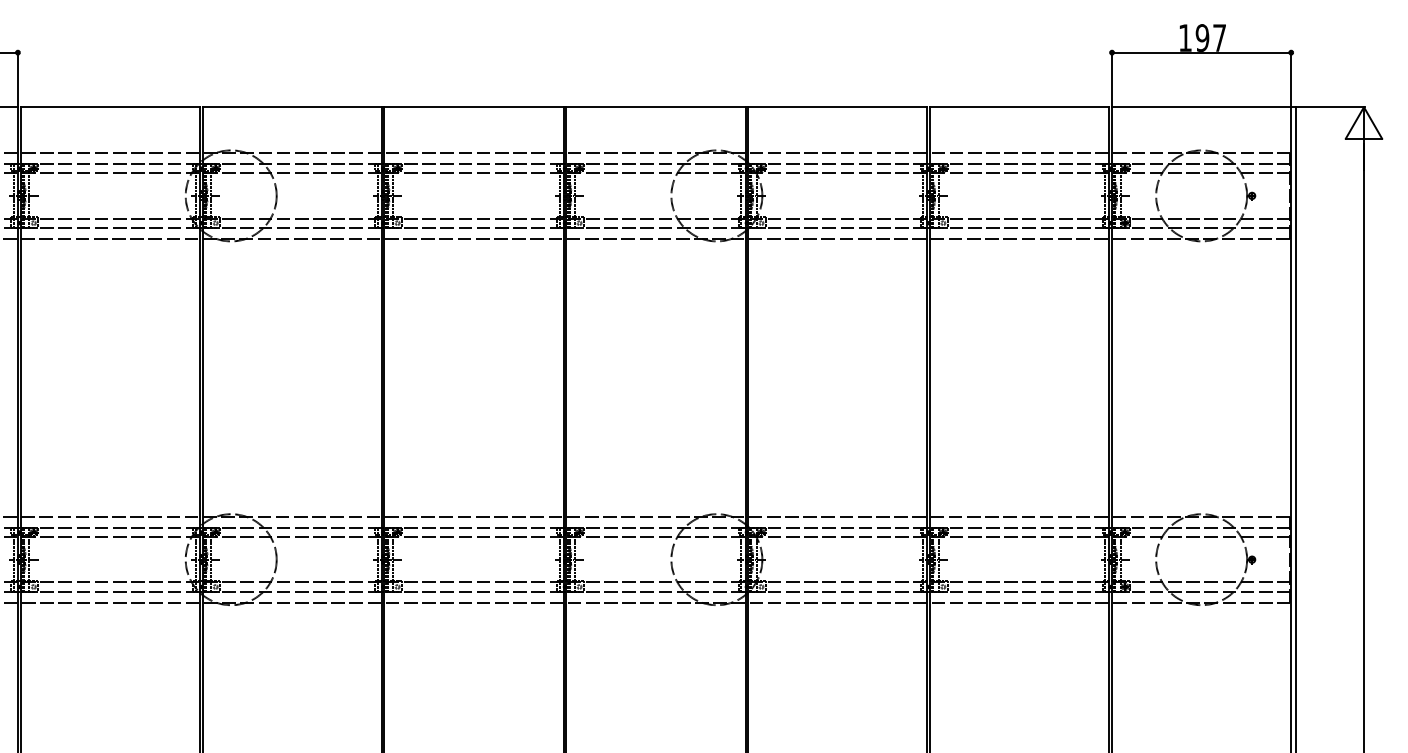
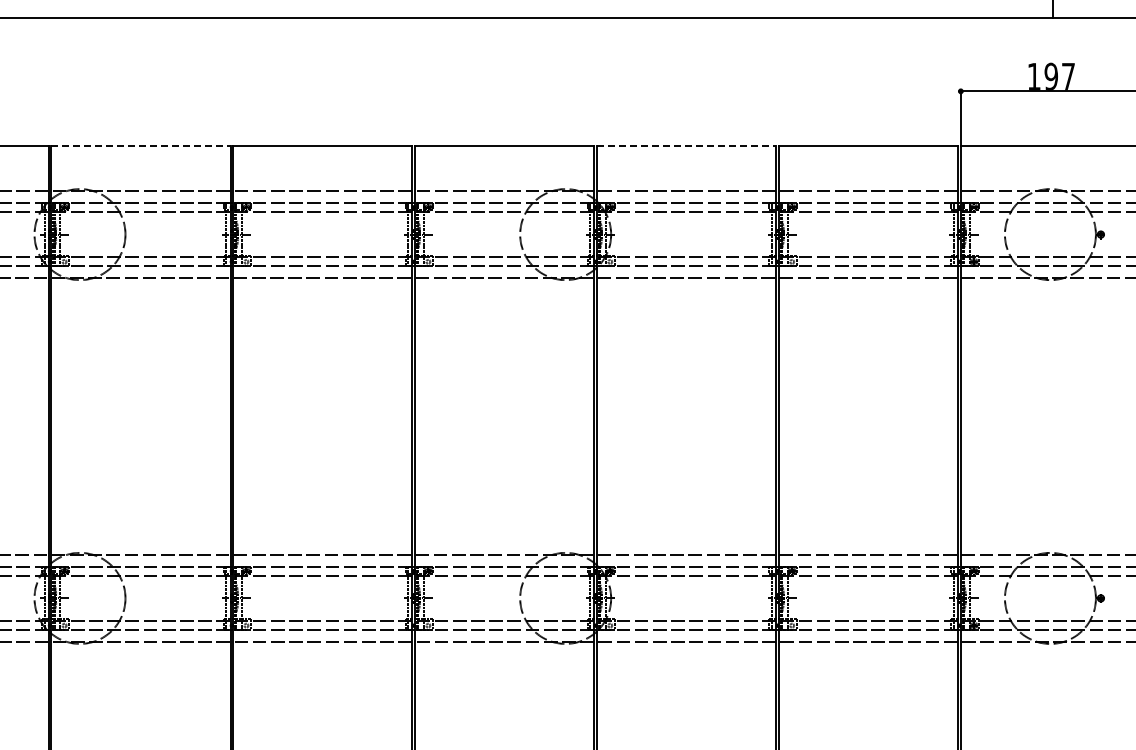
line: (292, 107) -> (141, 146), solid -> dashed
line: (837, 107) -> (686, 146), solid -> dashed

